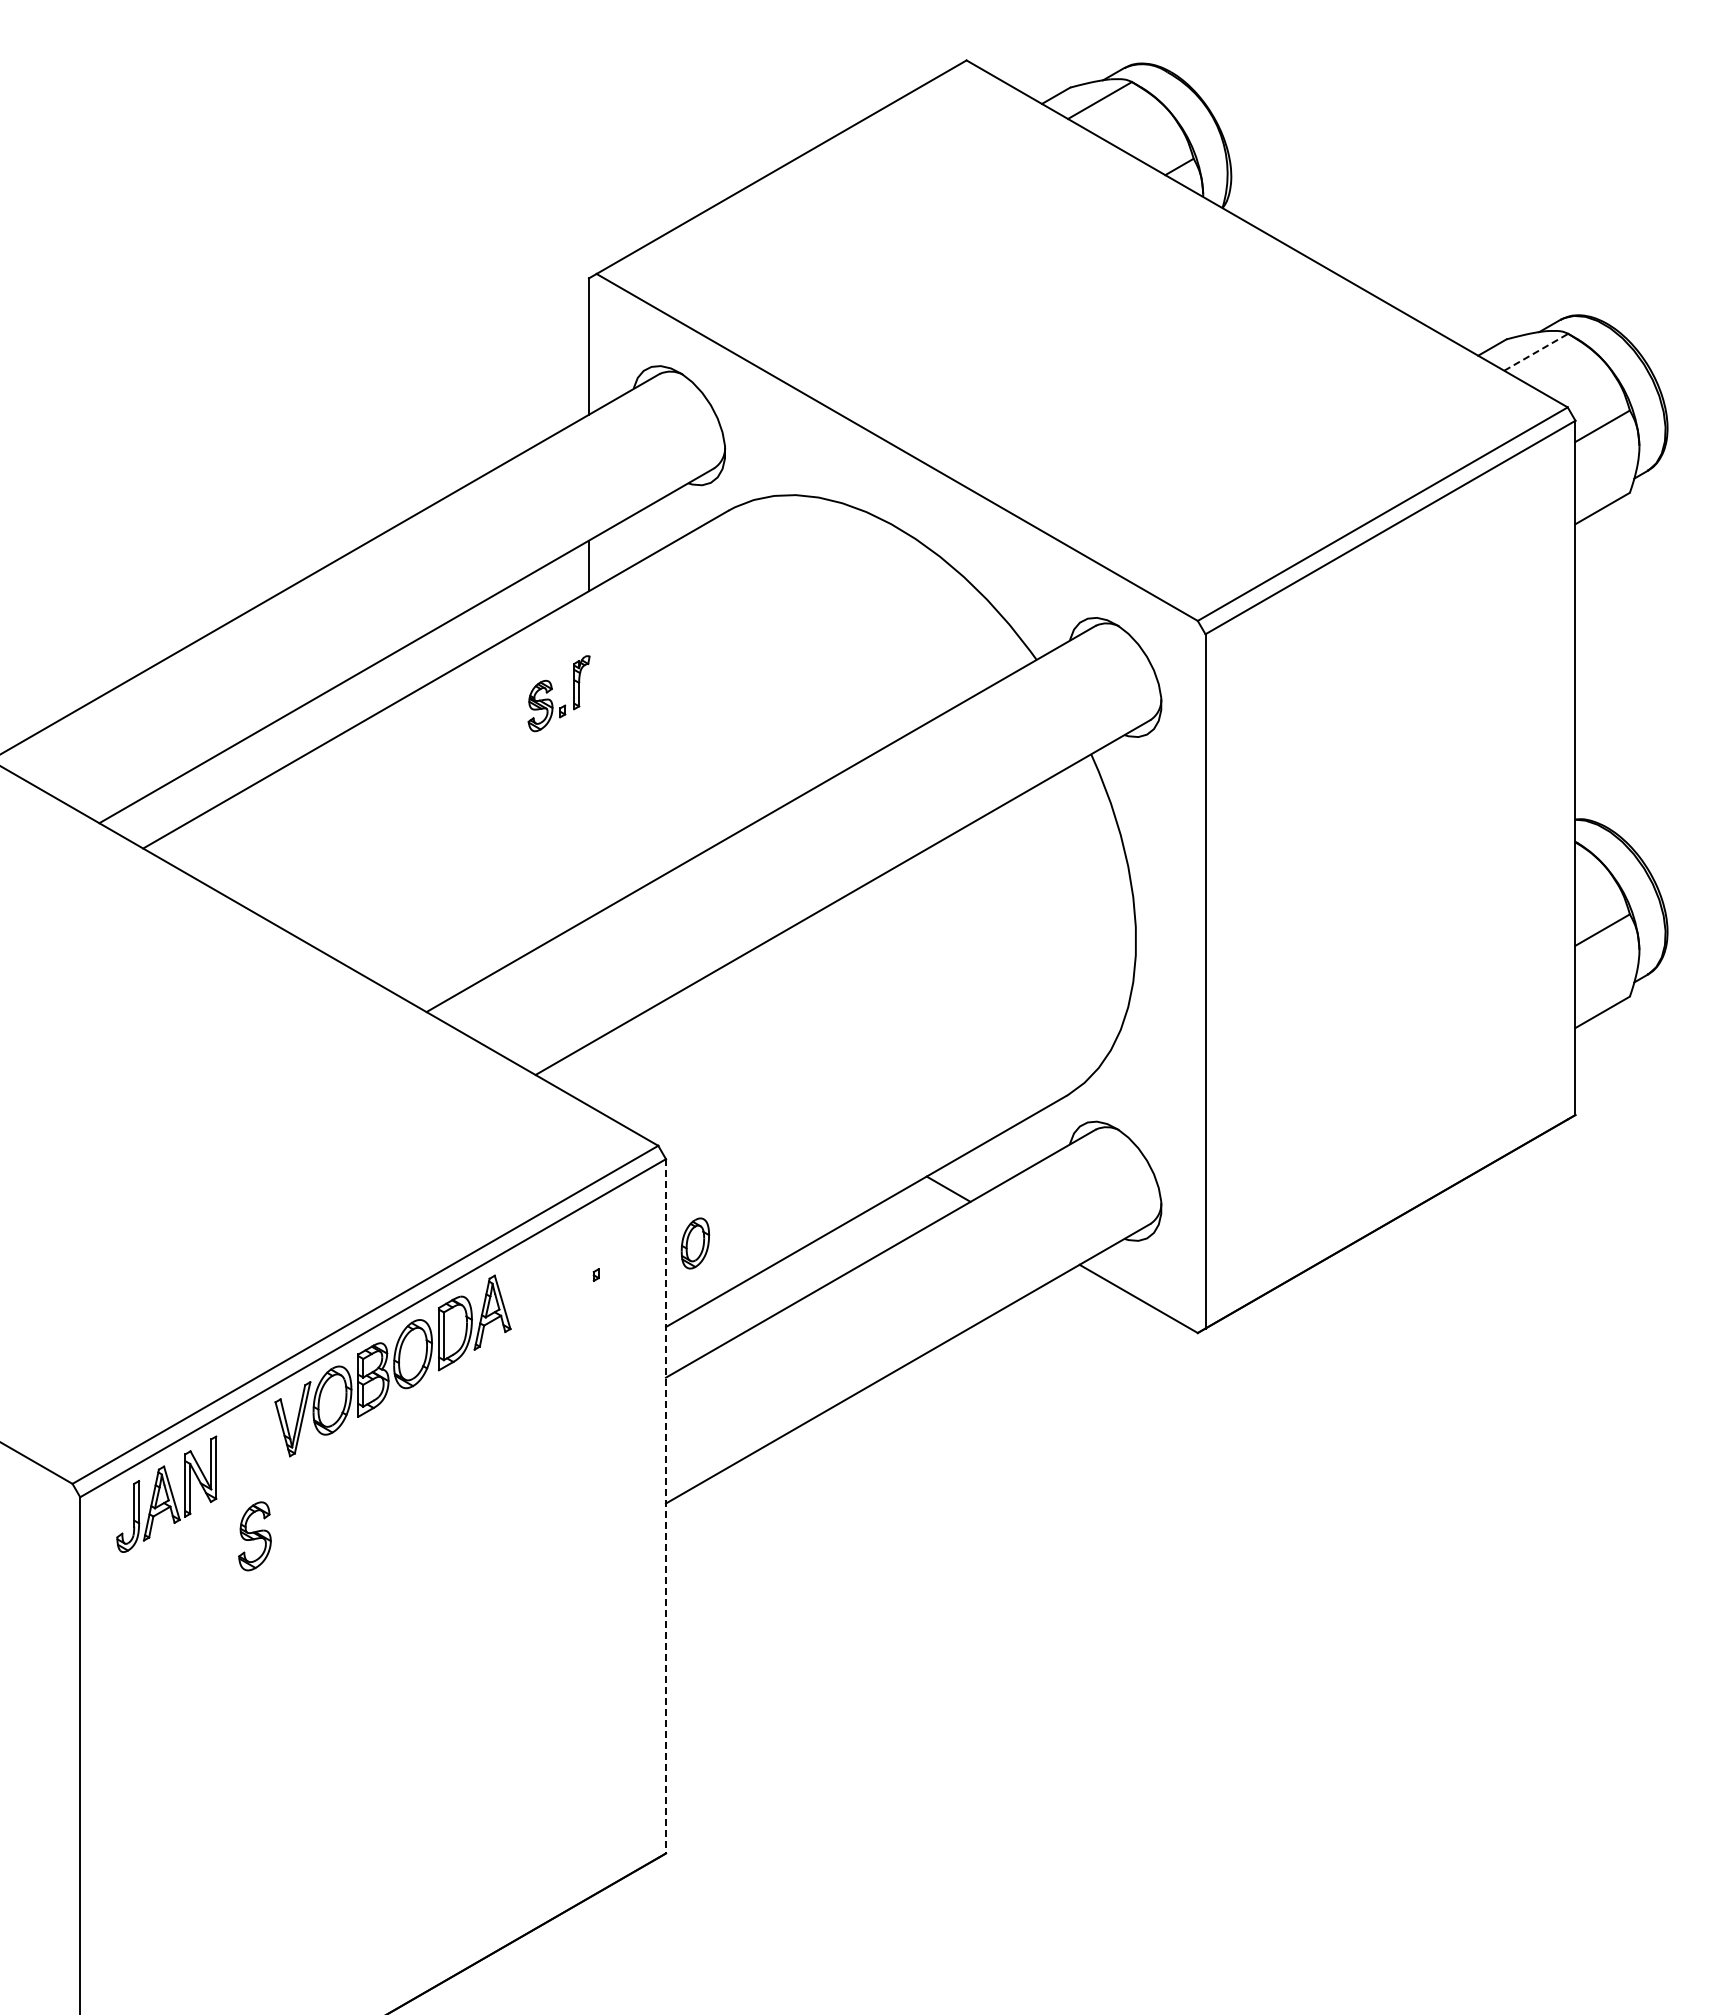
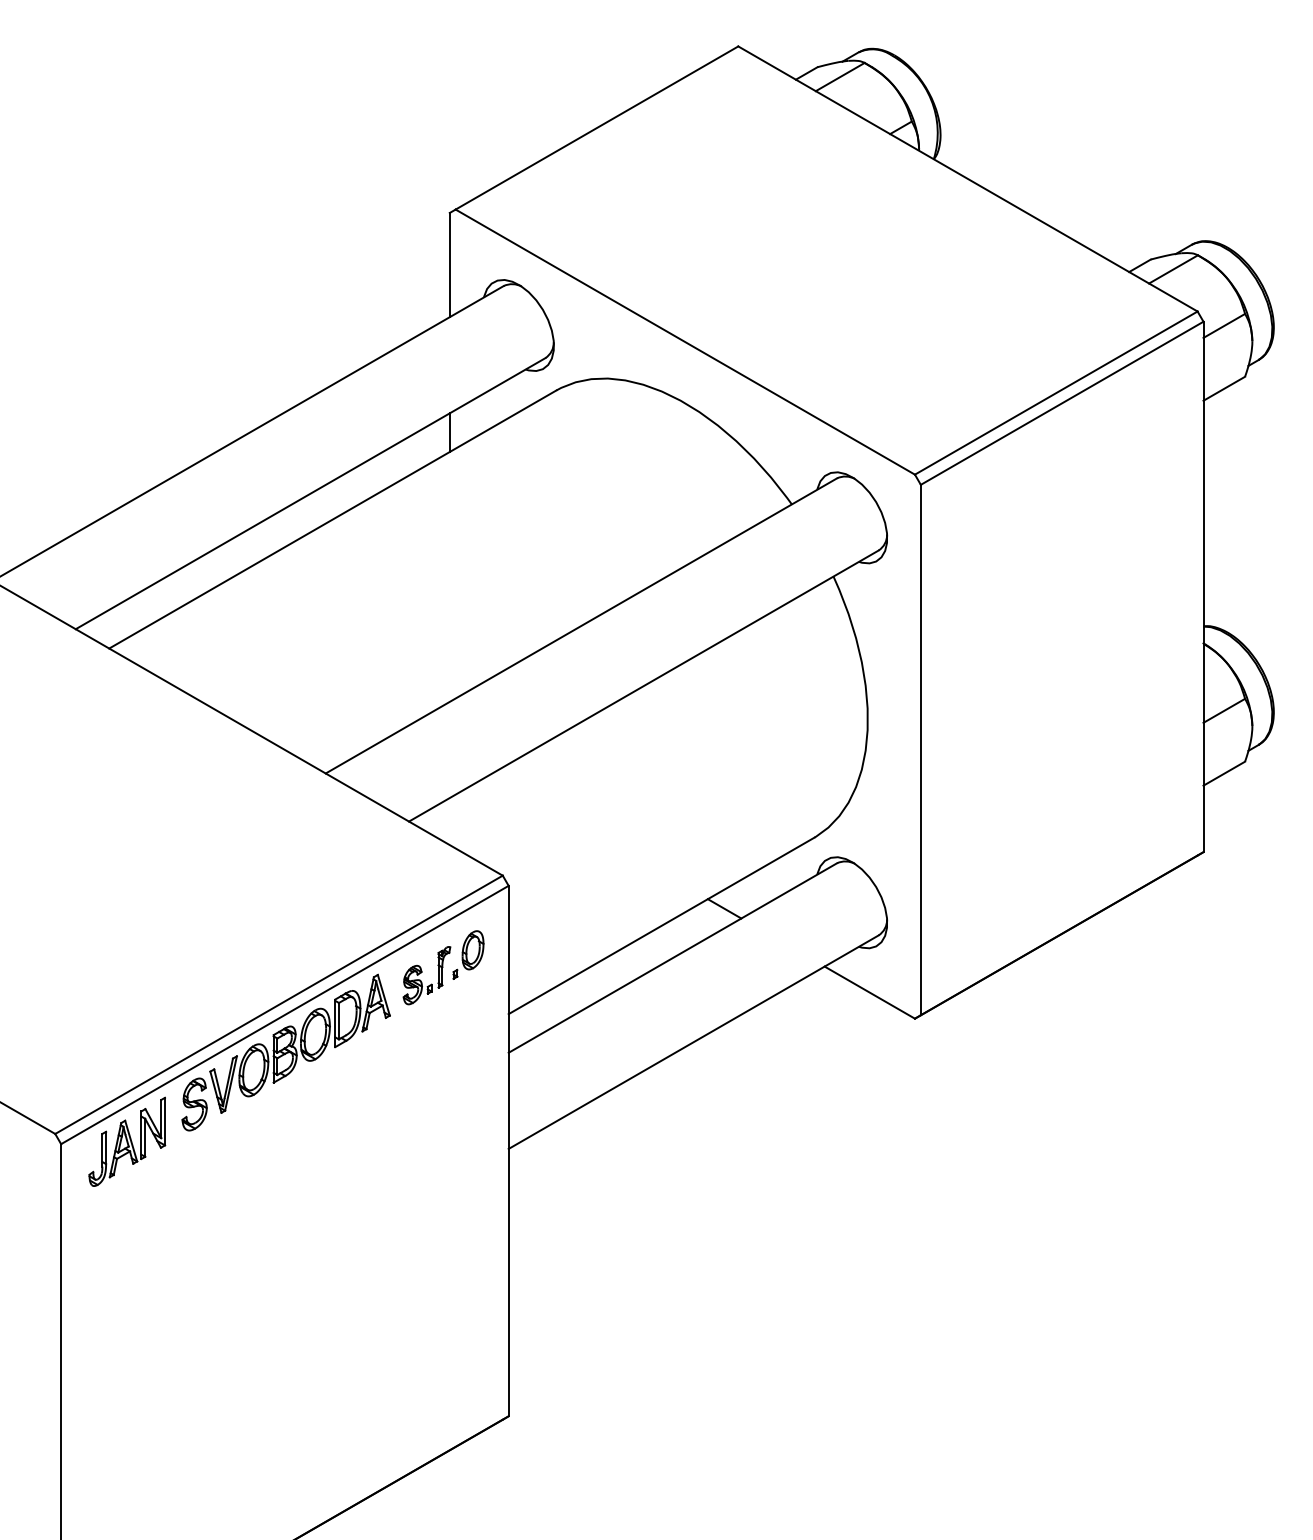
line: (1536, 352) -> (1173, 269), dashed -> solid
part: (552, 689) -> (421, 972), moved
part: (695, 1243) -> (473, 950), moved
line: (666, 1506) -> (509, 1151), dashed -> solid
part: (254, 1536) -> (194, 1104), moved

